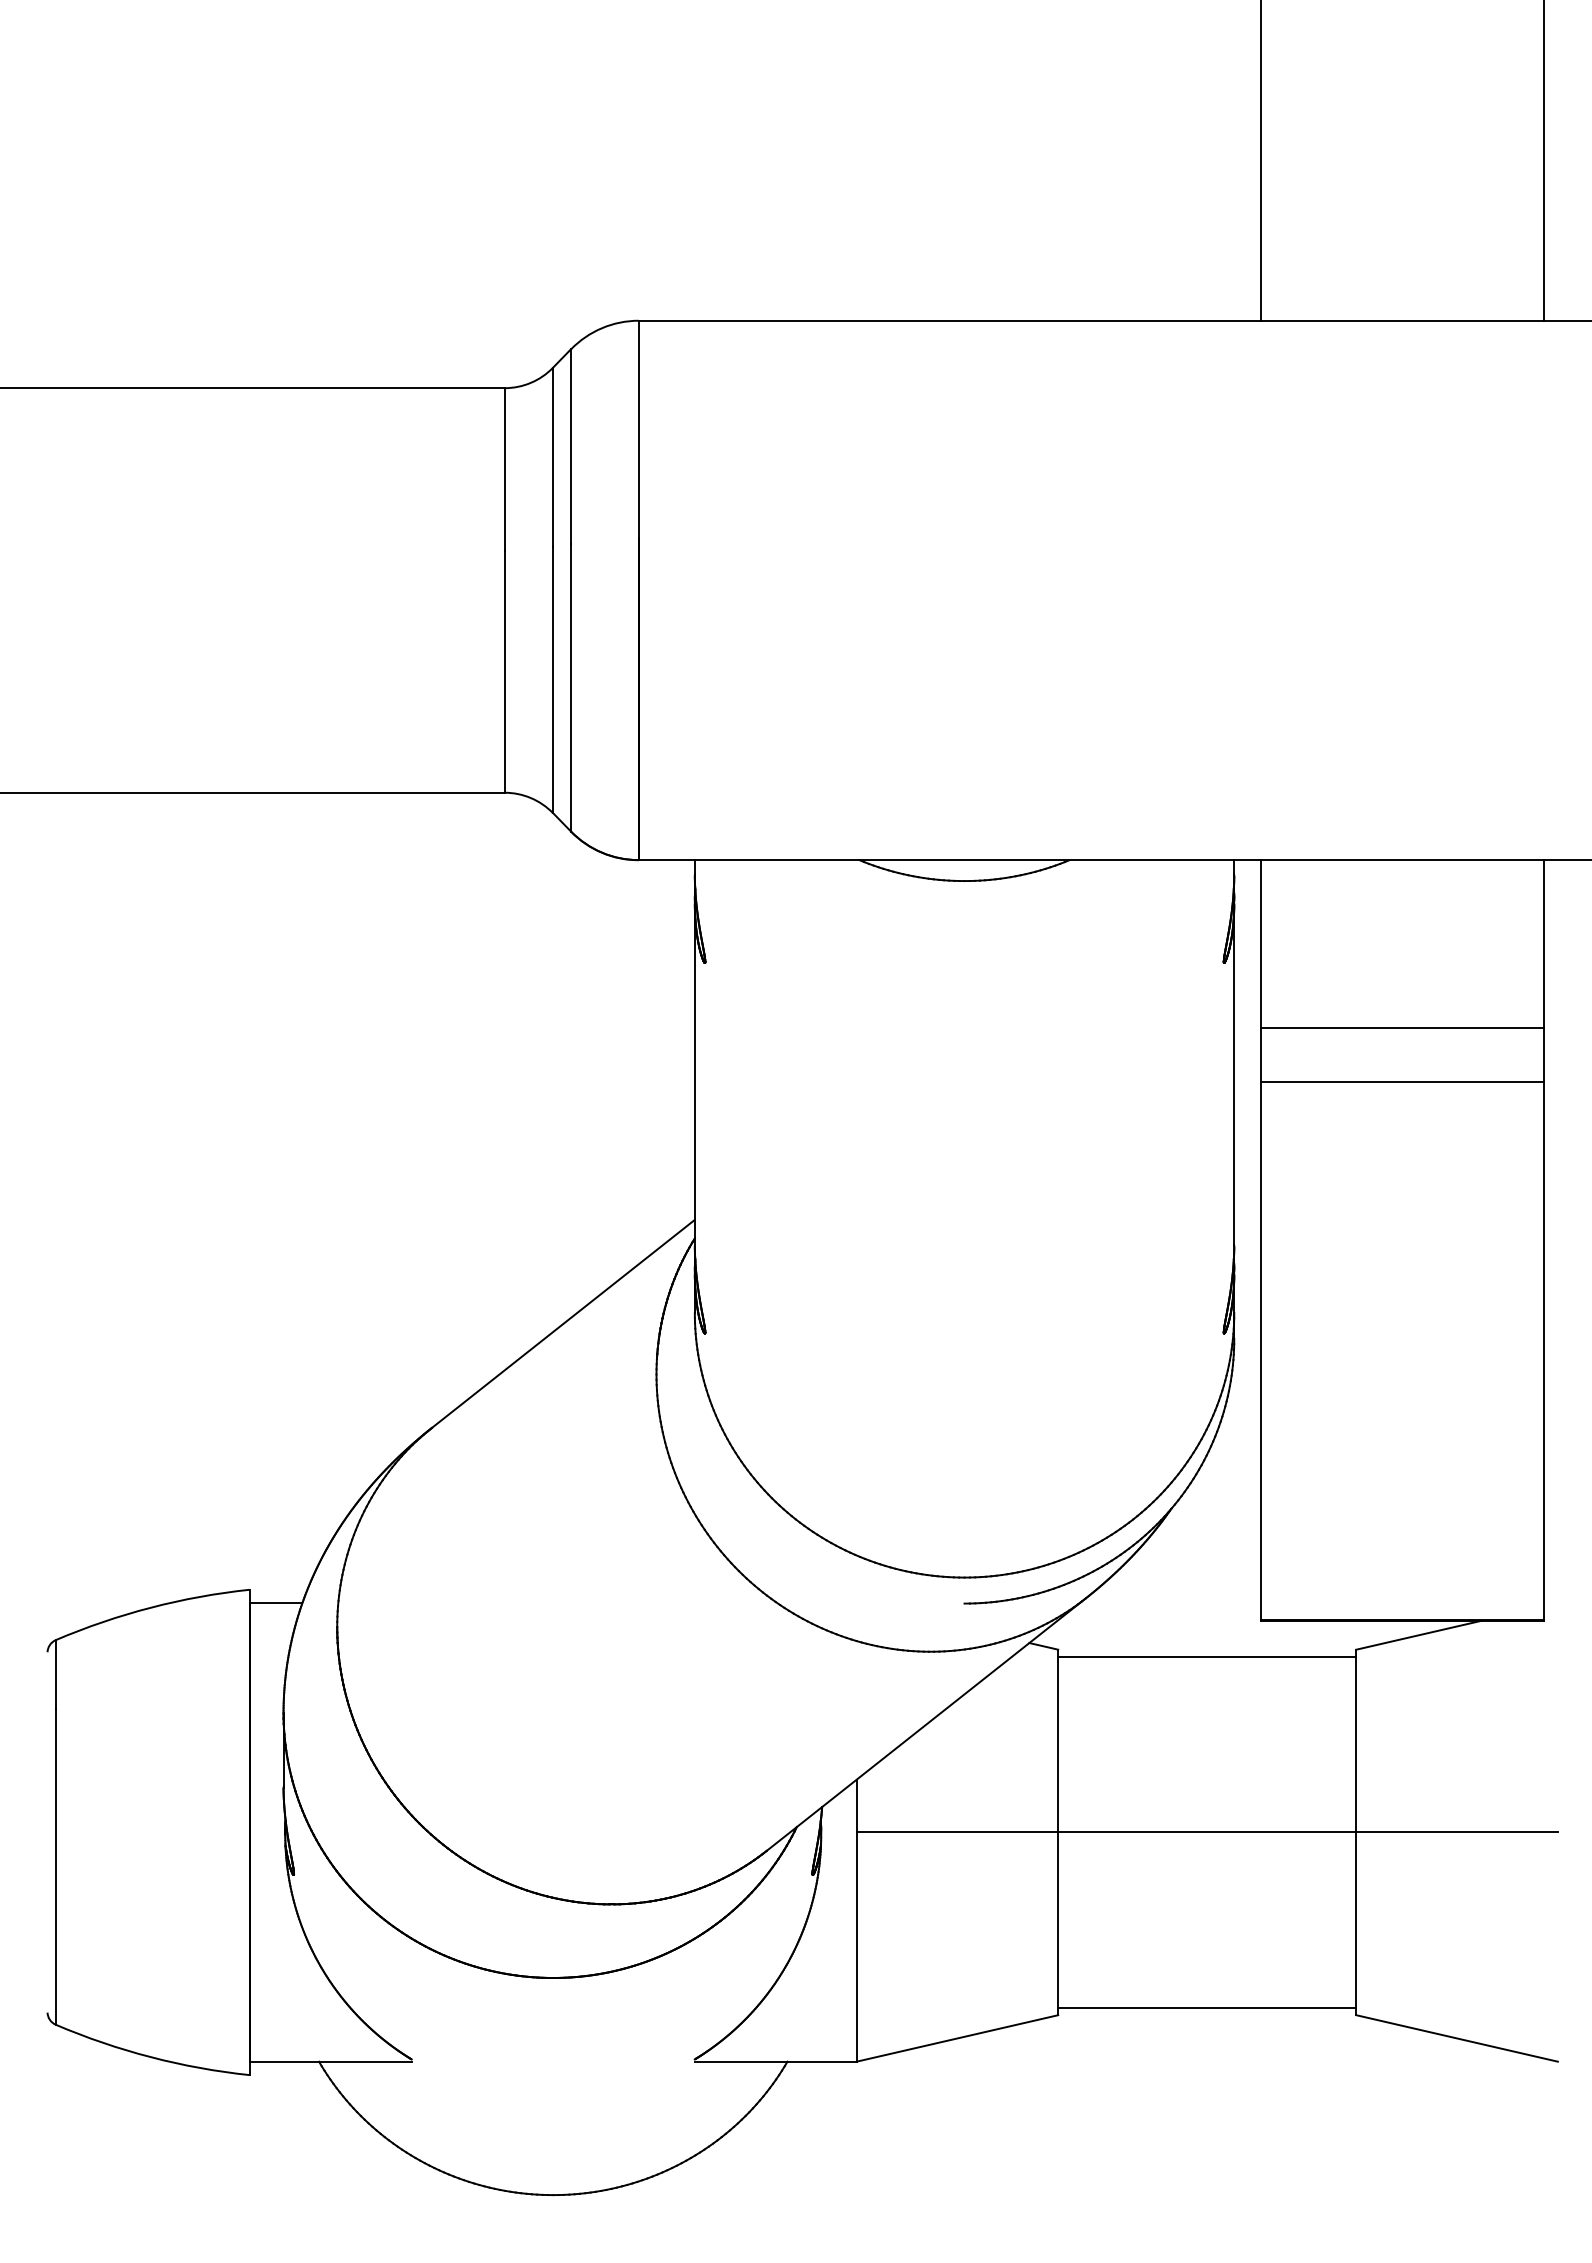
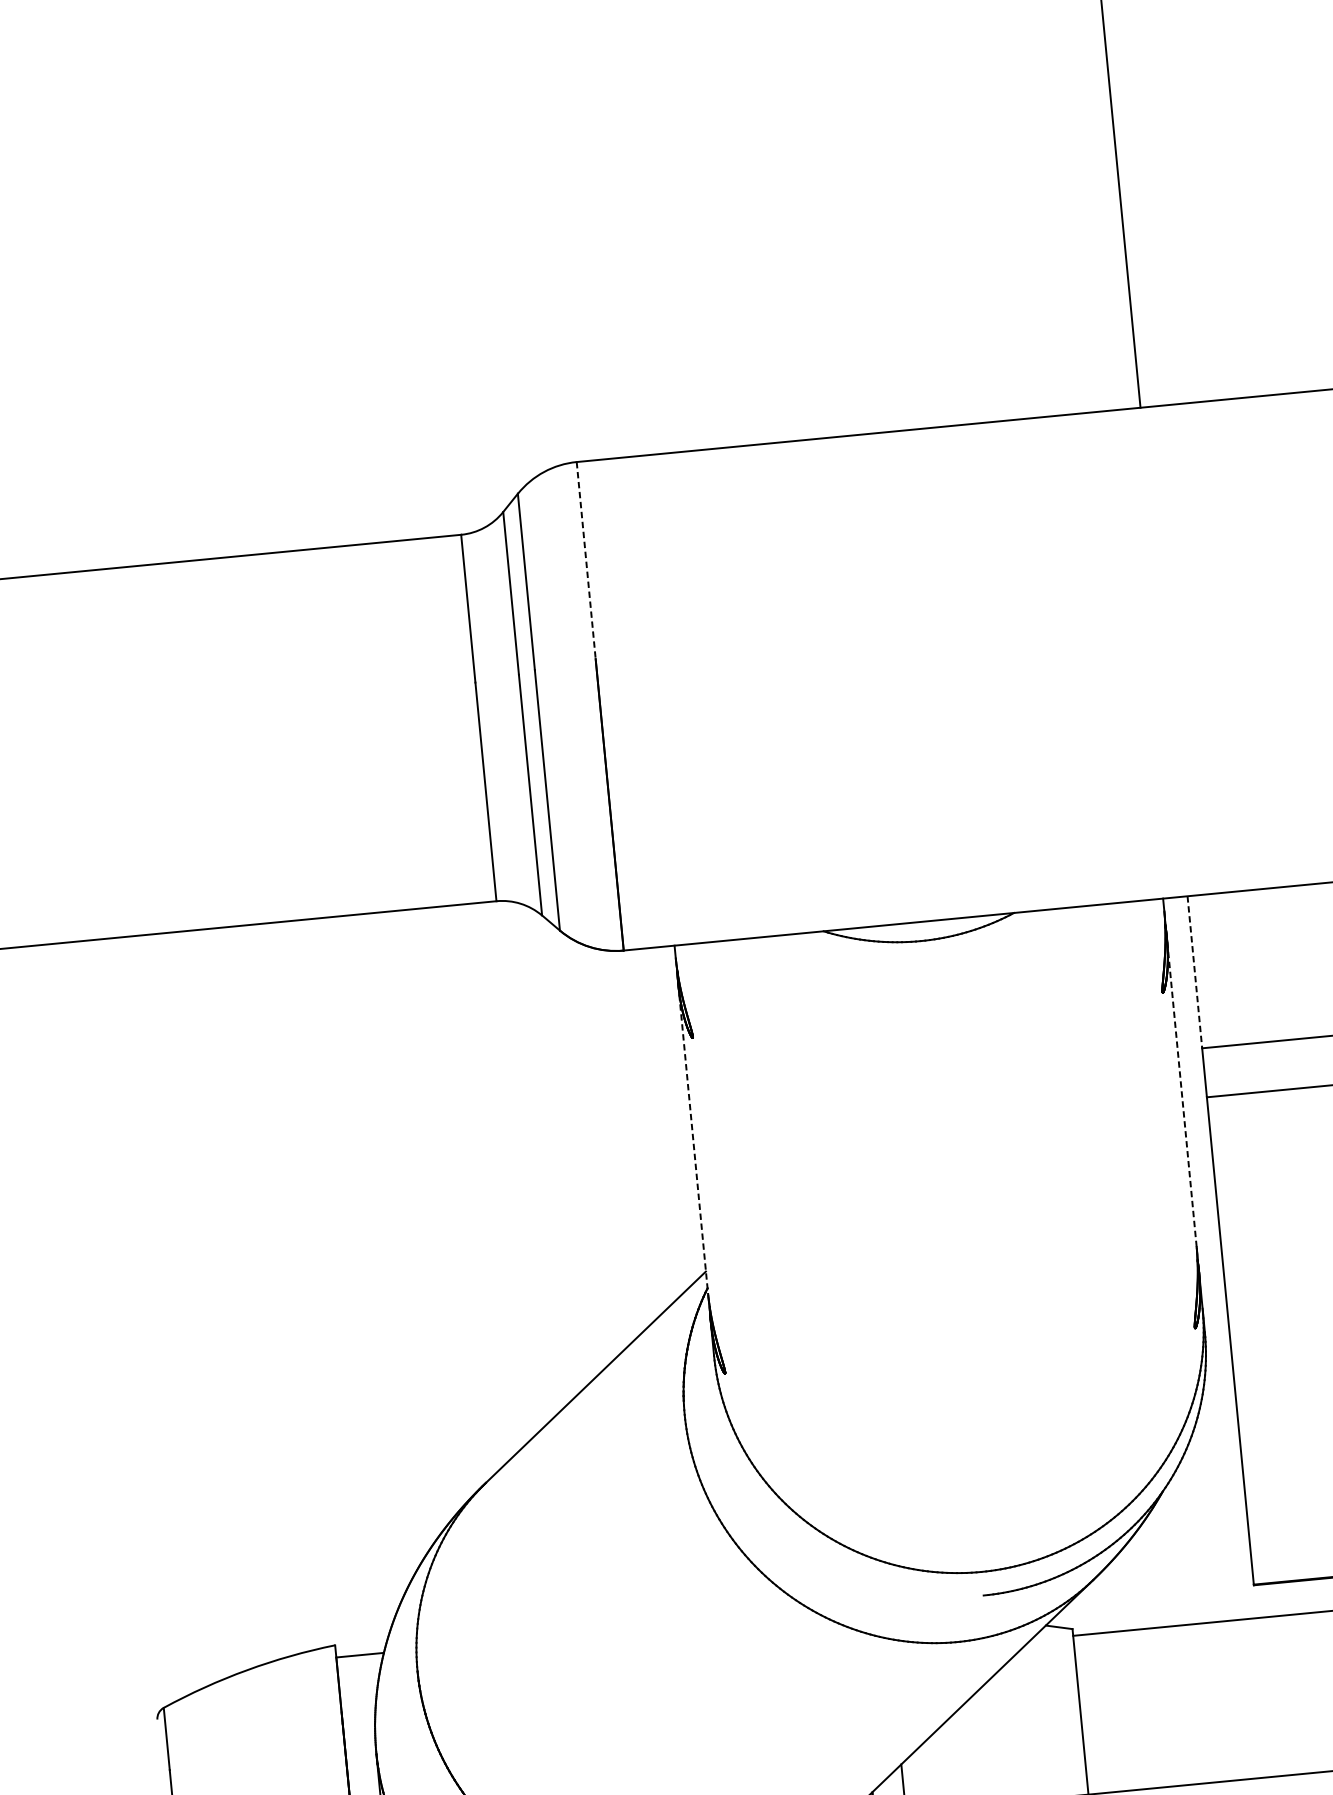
line: (638, 429) -> (585, 560), solid -> dashed
line: (1261, 944) -> (1195, 972), solid -> dashed
line: (694, 1073) -> (692, 1138), solid -> dashed
line: (1234, 1073) -> (1181, 1091), solid -> dashed

